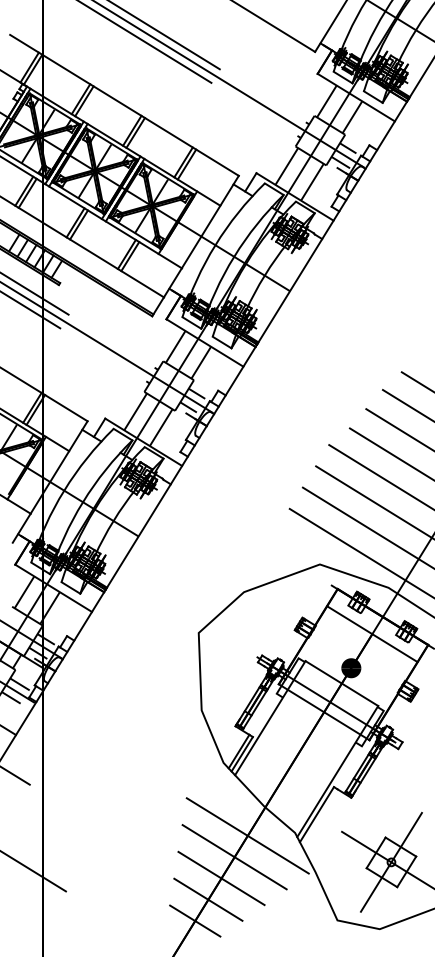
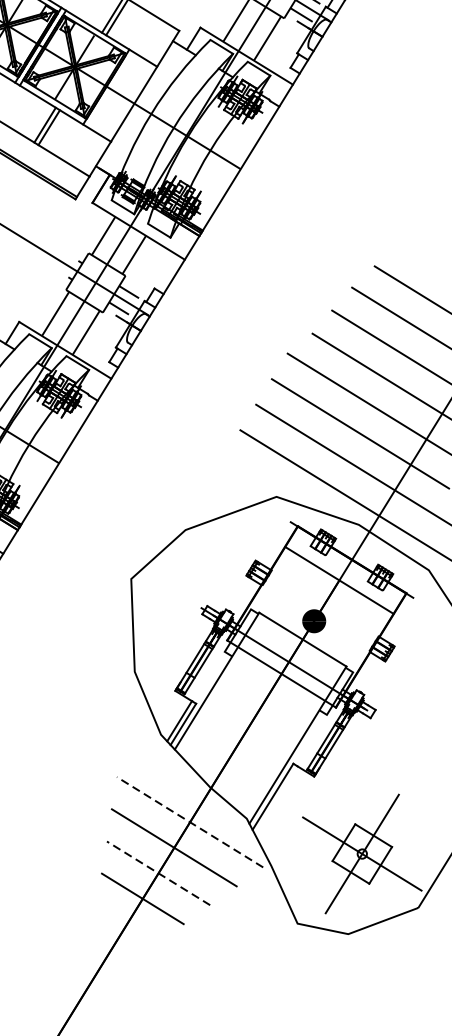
line: (247, 835) -> (189, 821), solid -> dashed
line: (221, 878) -> (158, 873), solid -> dashed
line: (195, 920) -> (127, 923), removed

